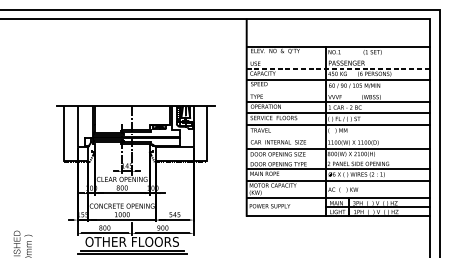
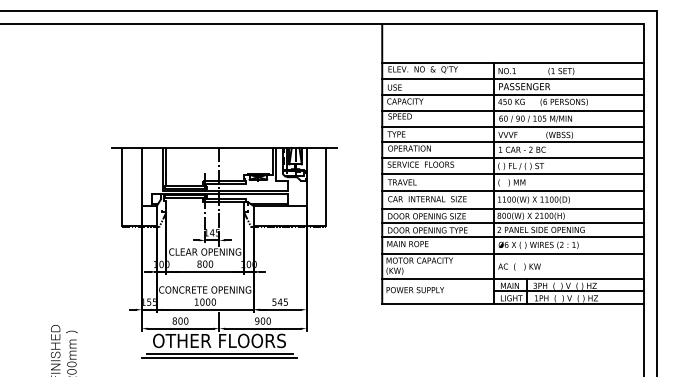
line: (338, 58) -> (512, 79), added
line: (338, 68) -> (512, 94), dashed -> solid
line: (338, 91) -> (512, 127), added
line: (338, 136) -> (512, 190), added
line: (338, 158) -> (512, 222), added

